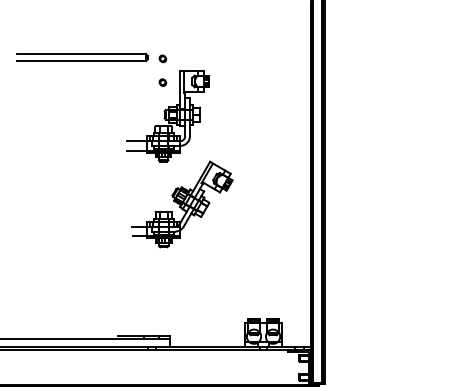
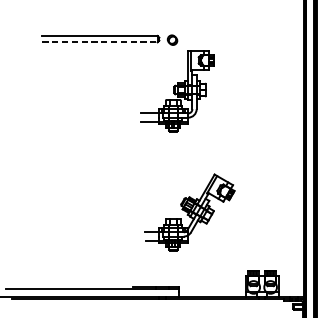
part: (162, 58) -> (172, 39), size x1.6
line: (81, 61) -> (100, 42), solid -> dashed
part: (162, 82) -> (172, 61), removed
part: (182, 204) -> (190, 212), moved

